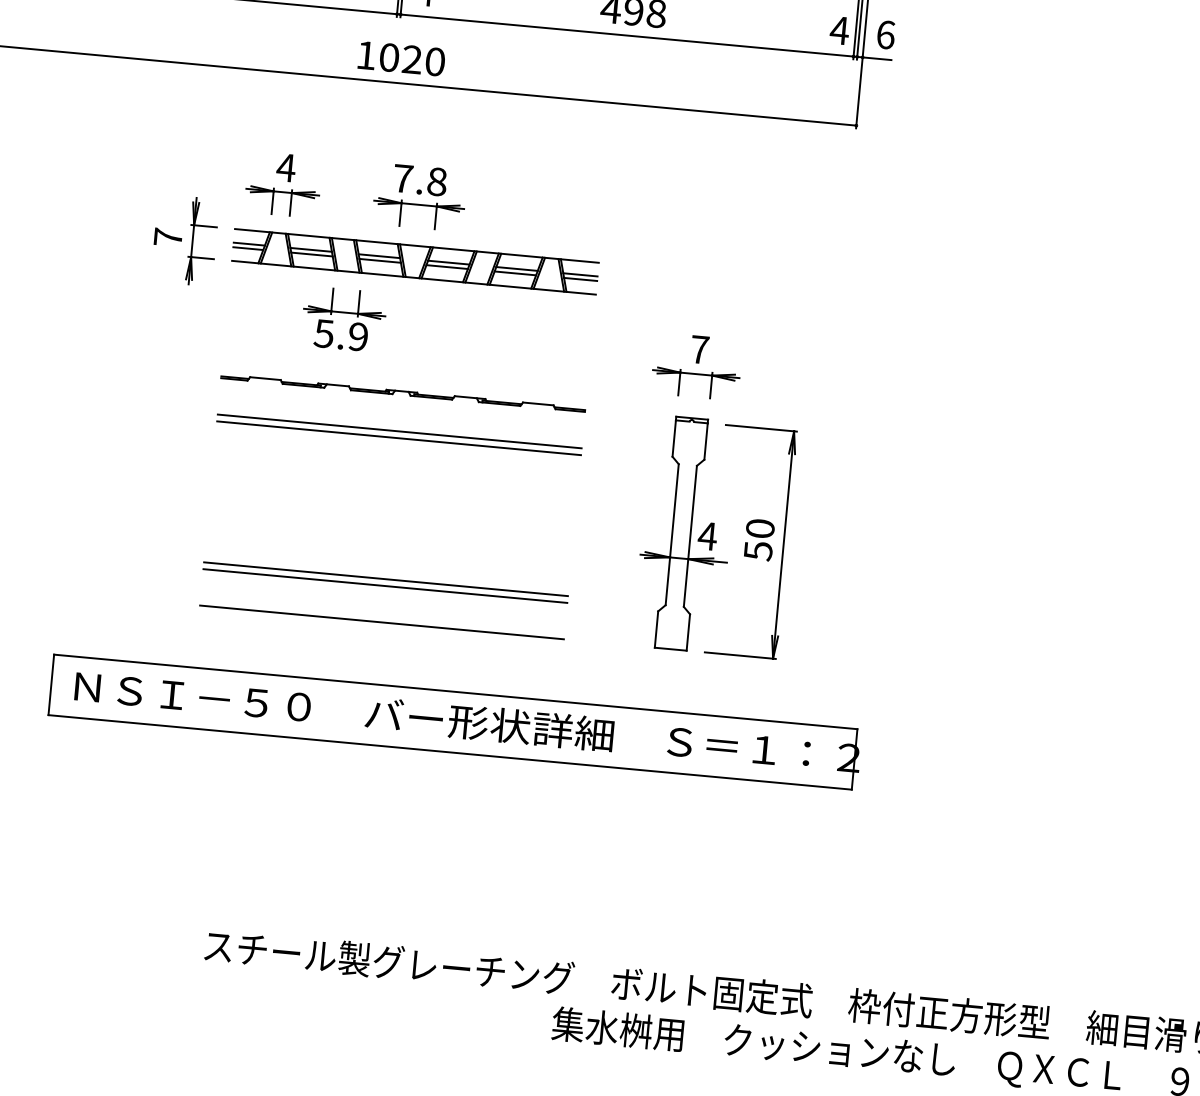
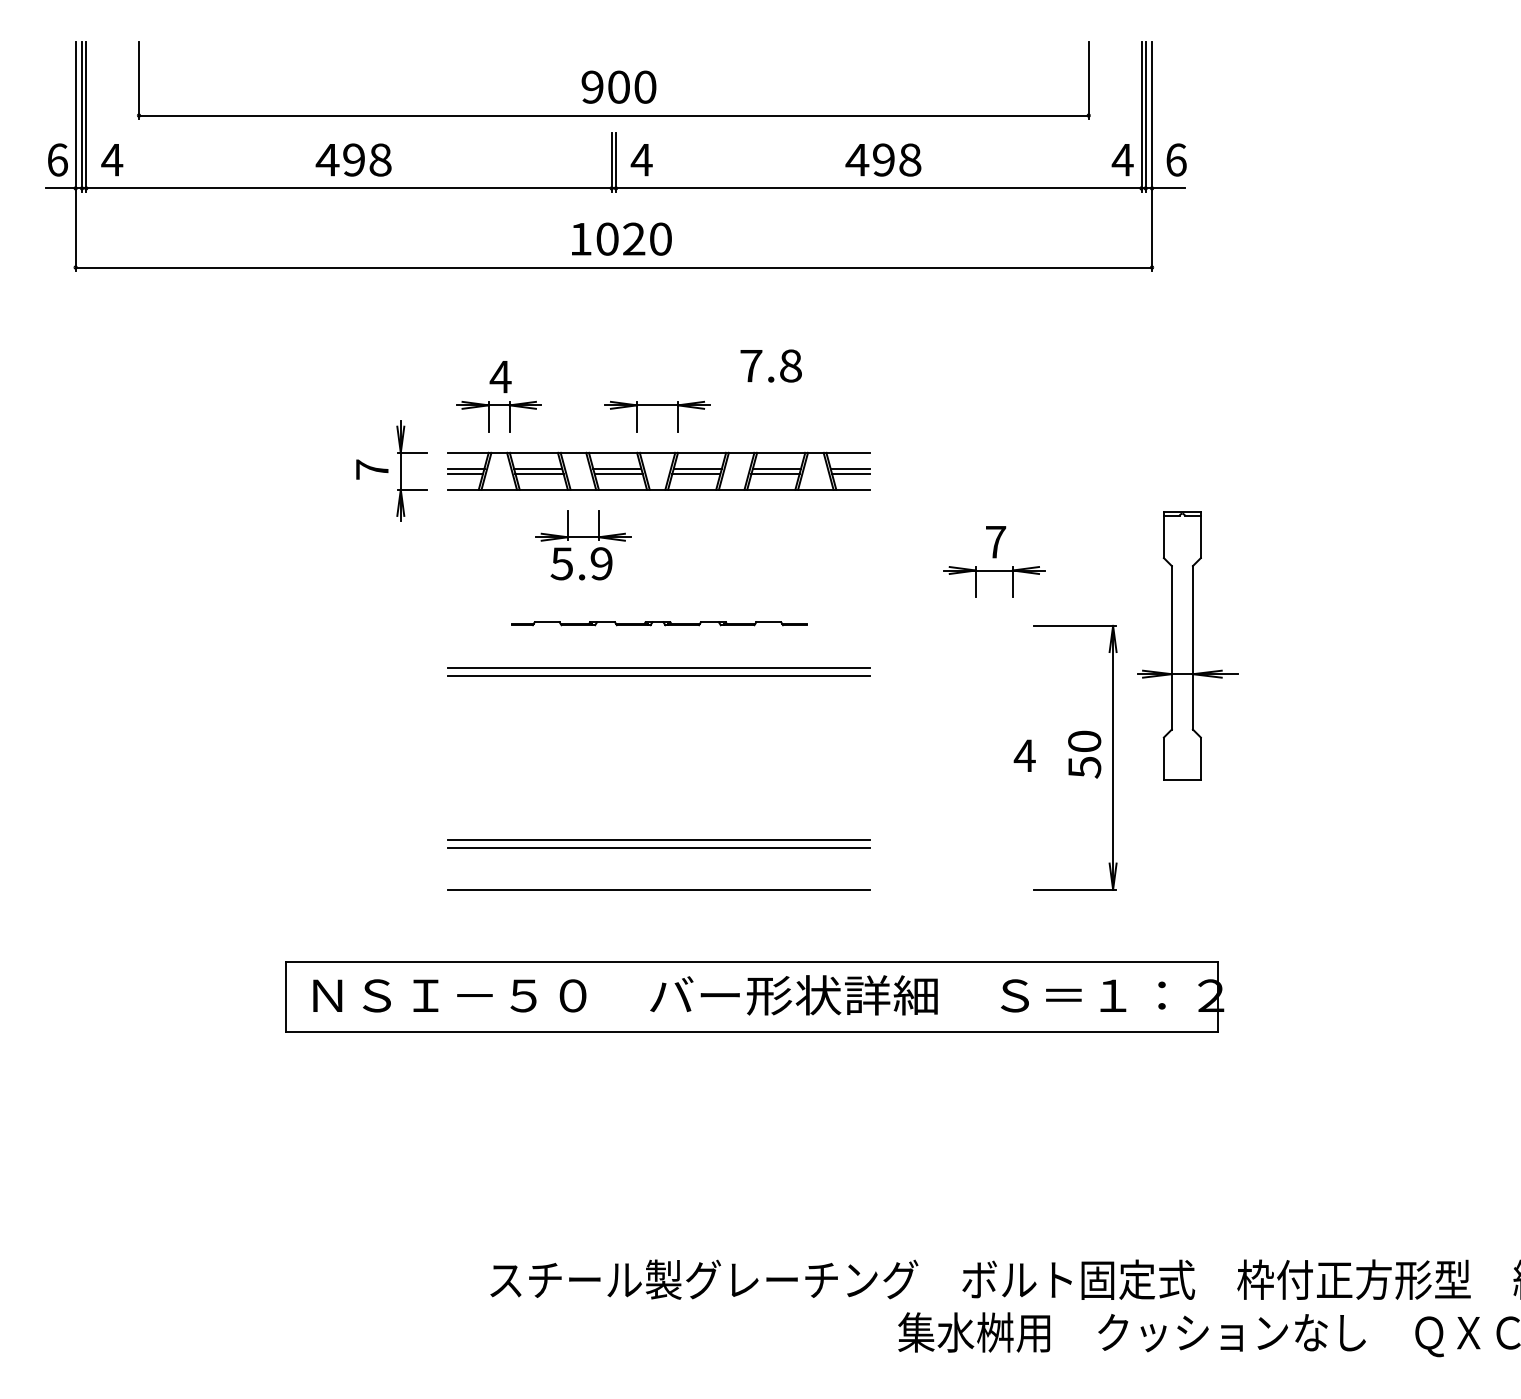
text: (419, 179) -> (770, 365), moved
part: (402, 392) -> (658, 623), size x0.7
part: (685, 533) -> (1187, 645), moved

